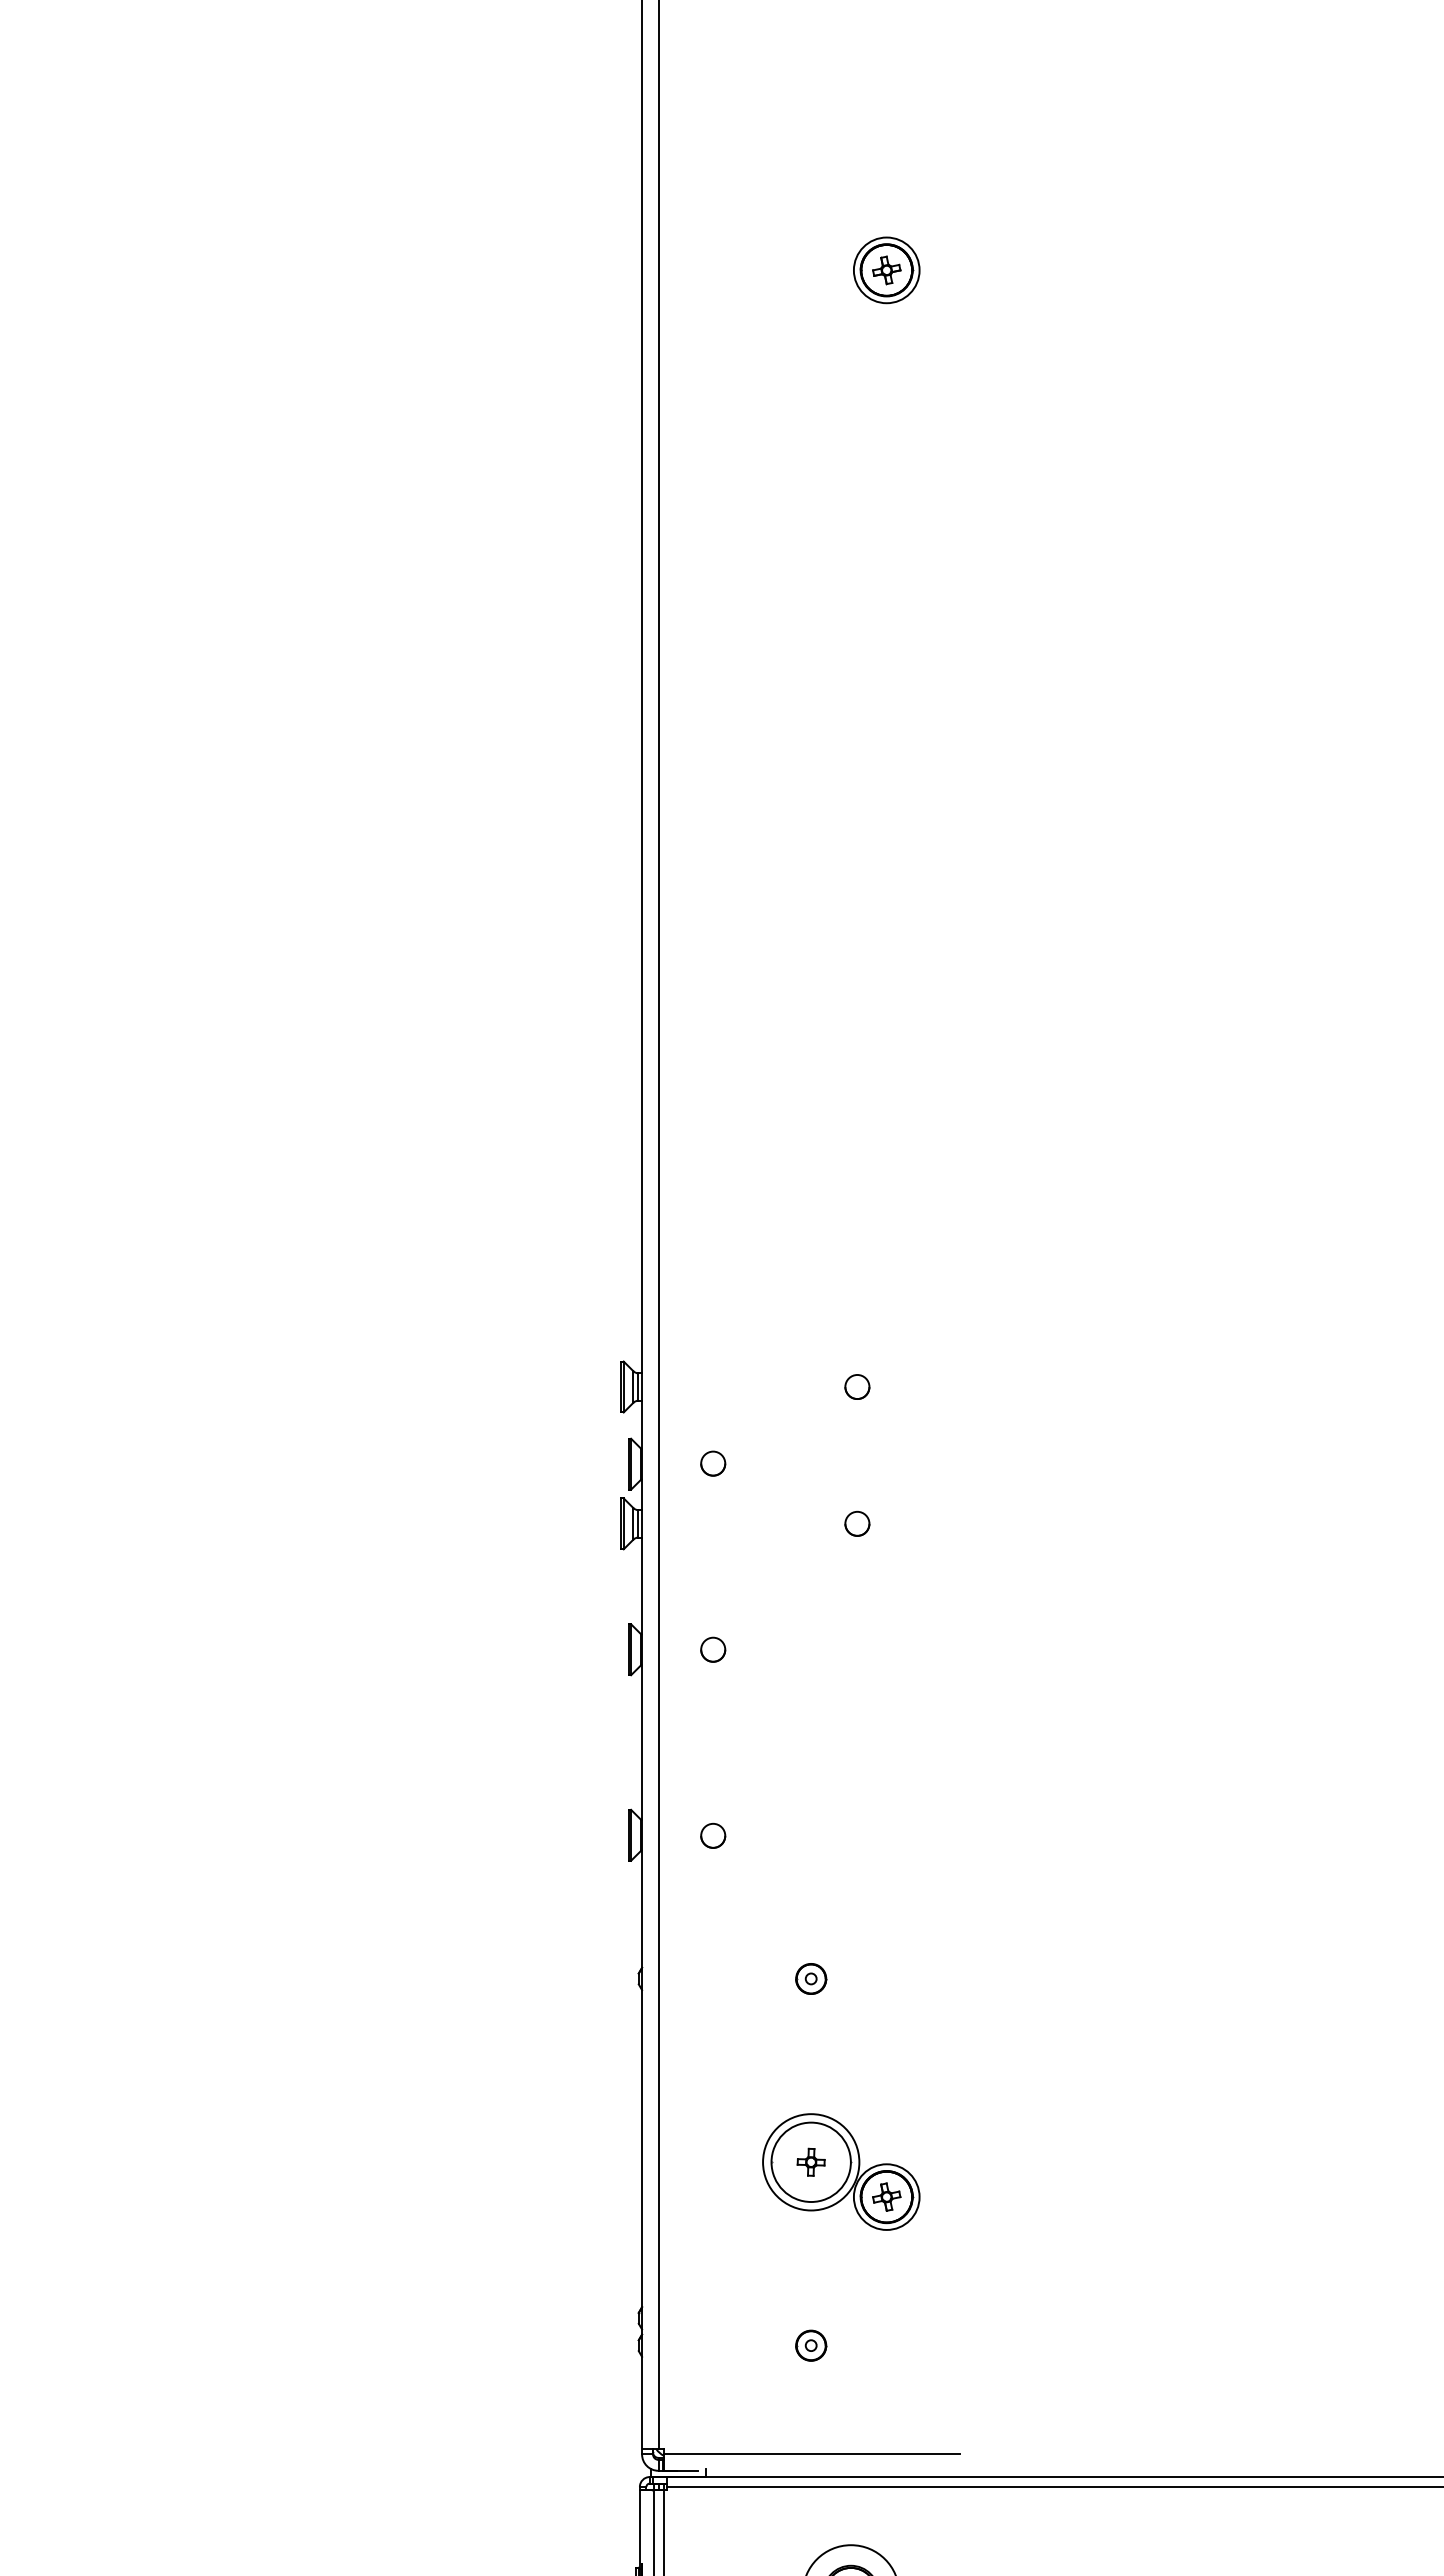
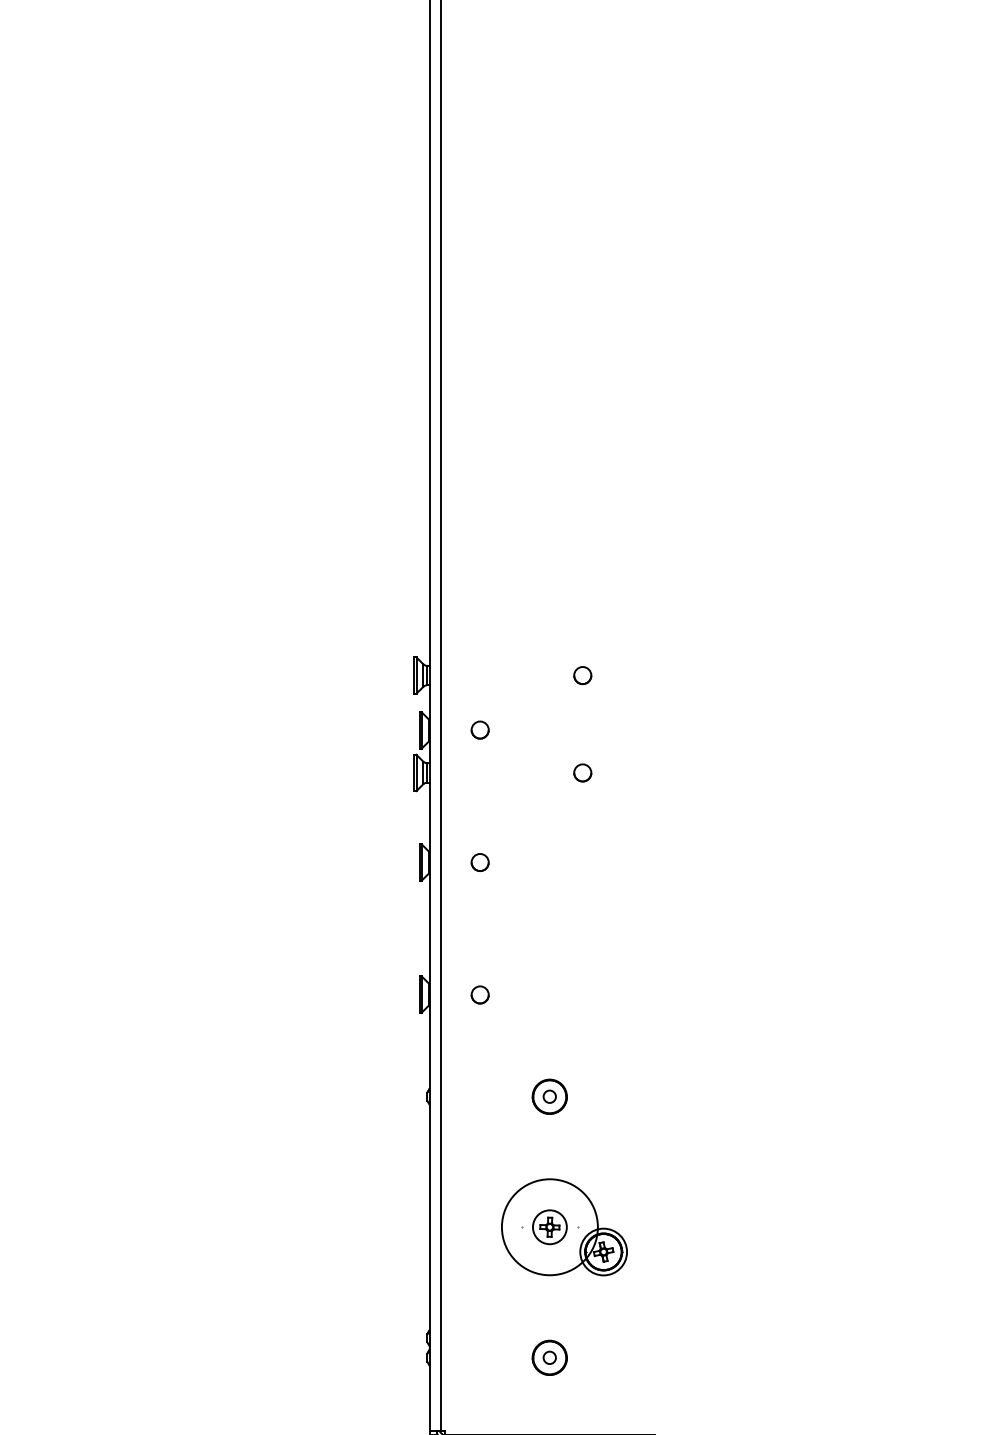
part: (811, 1978) -> (550, 1096), size x1.6
circle: (810, 2162) -> (549, 1227), size x0.6
circle: (811, 2162) -> (550, 1227), size x1.4
part: (811, 2345) -> (550, 1357), size x1.6

